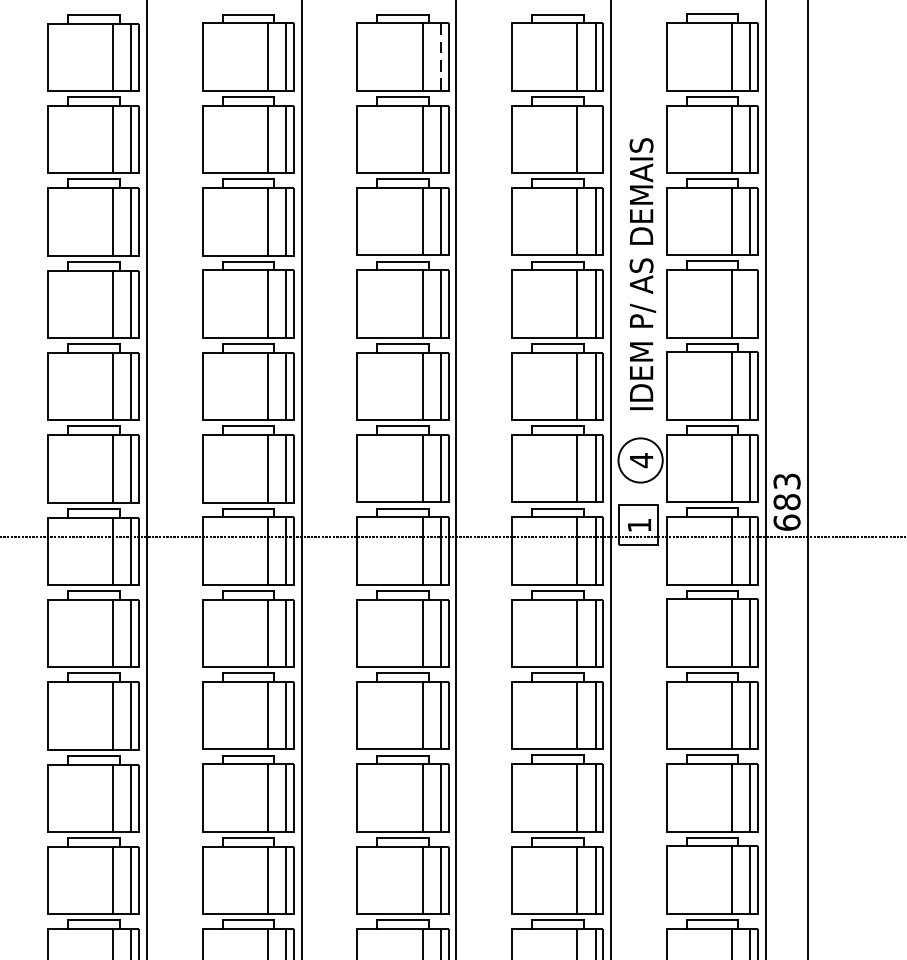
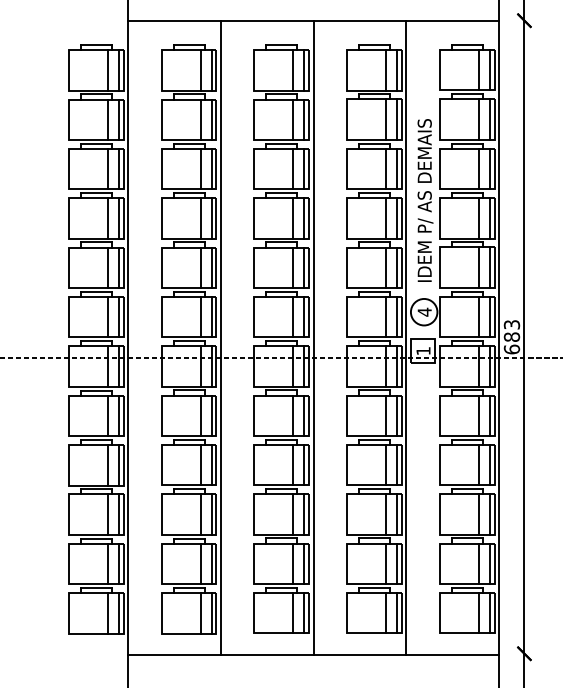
line: (440, 57) -> (304, 70), dashed -> solid
line: (596, 139) -> (397, 119), added
line: (749, 304) -> (489, 218), added

